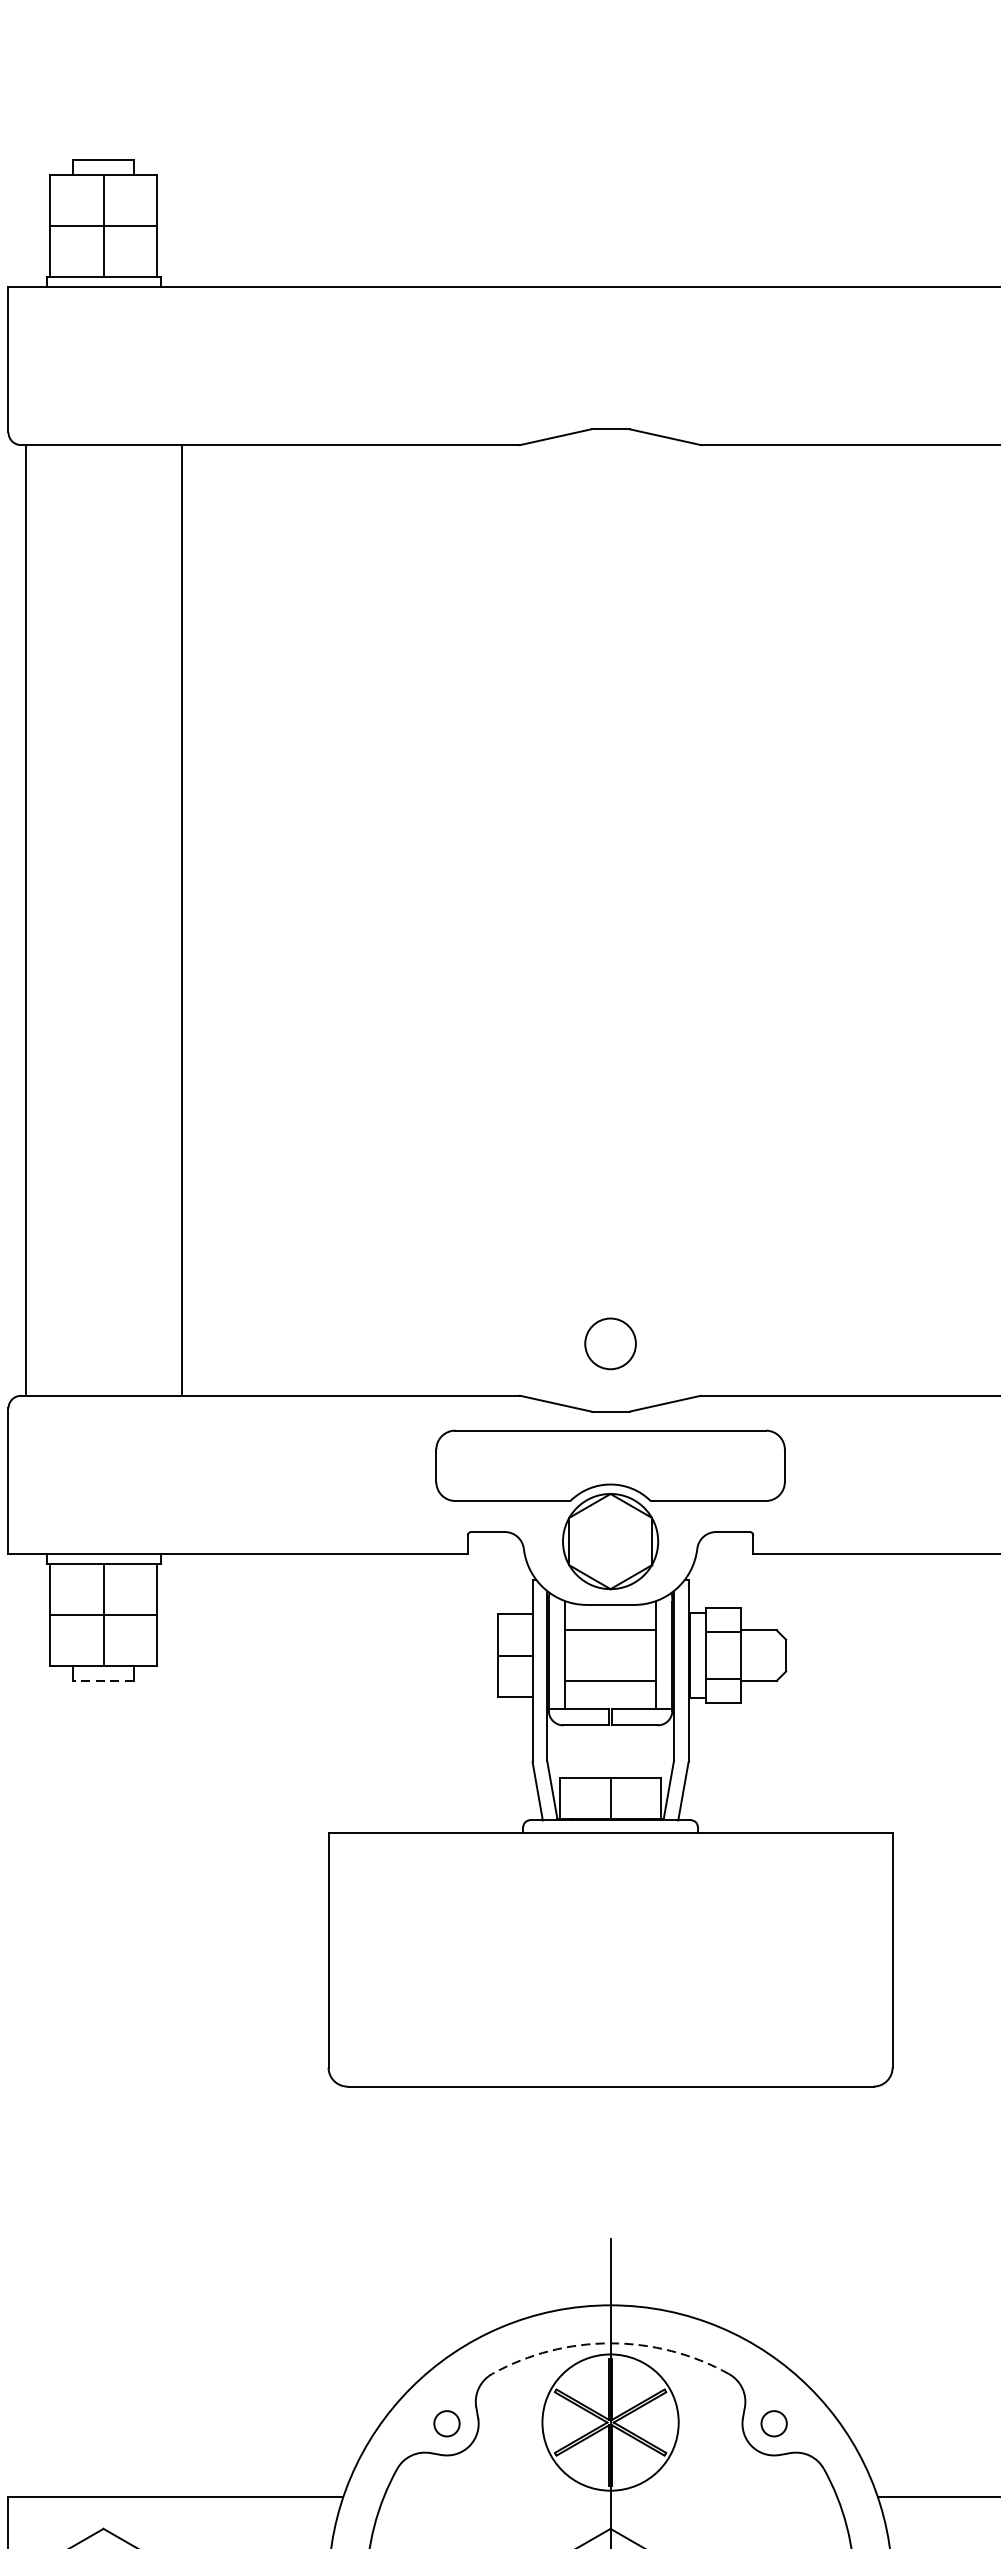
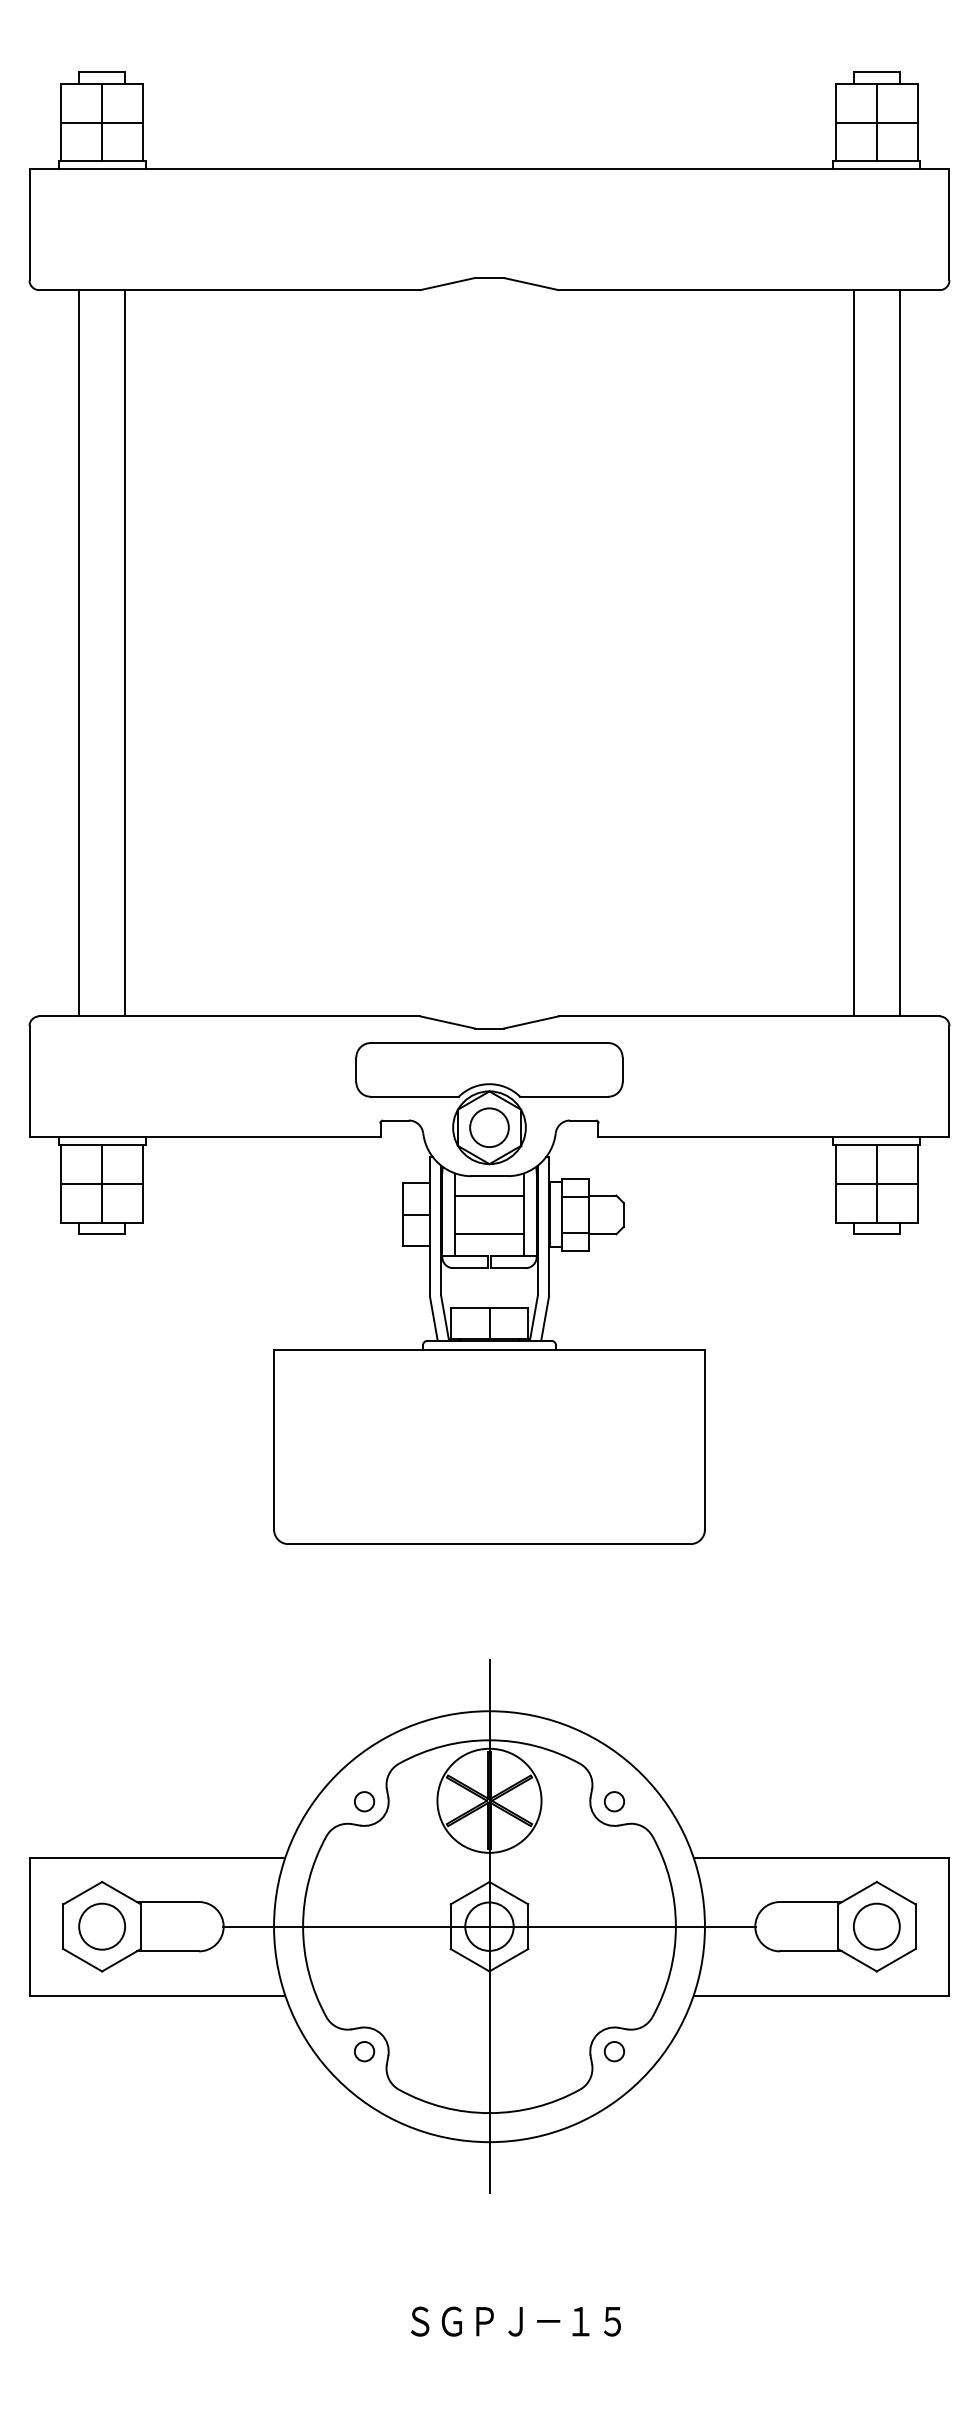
line: (26, 920) -> (79, 653), moved
line: (182, 920) -> (125, 653), moved
circle: (610, 1343) -> (489, 1127), moved
line: (104, 1681) -> (102, 1234), dashed -> solid
arc: (610, 2343) -> (489, 1740), dashed -> solid

